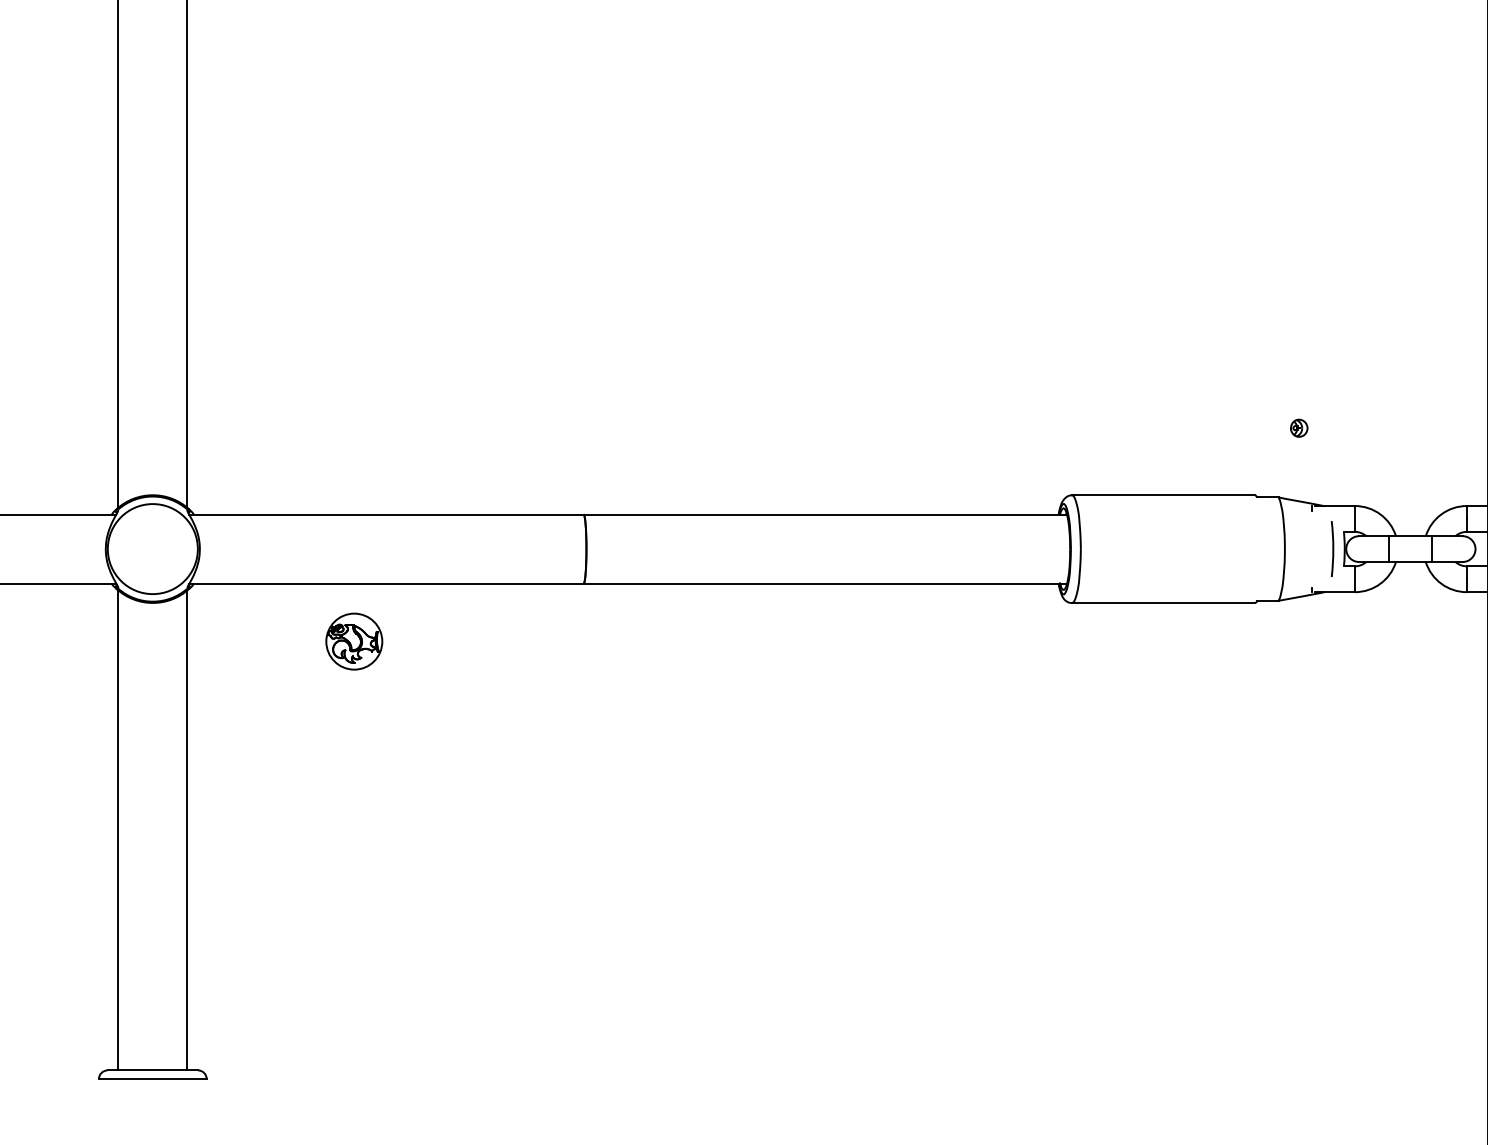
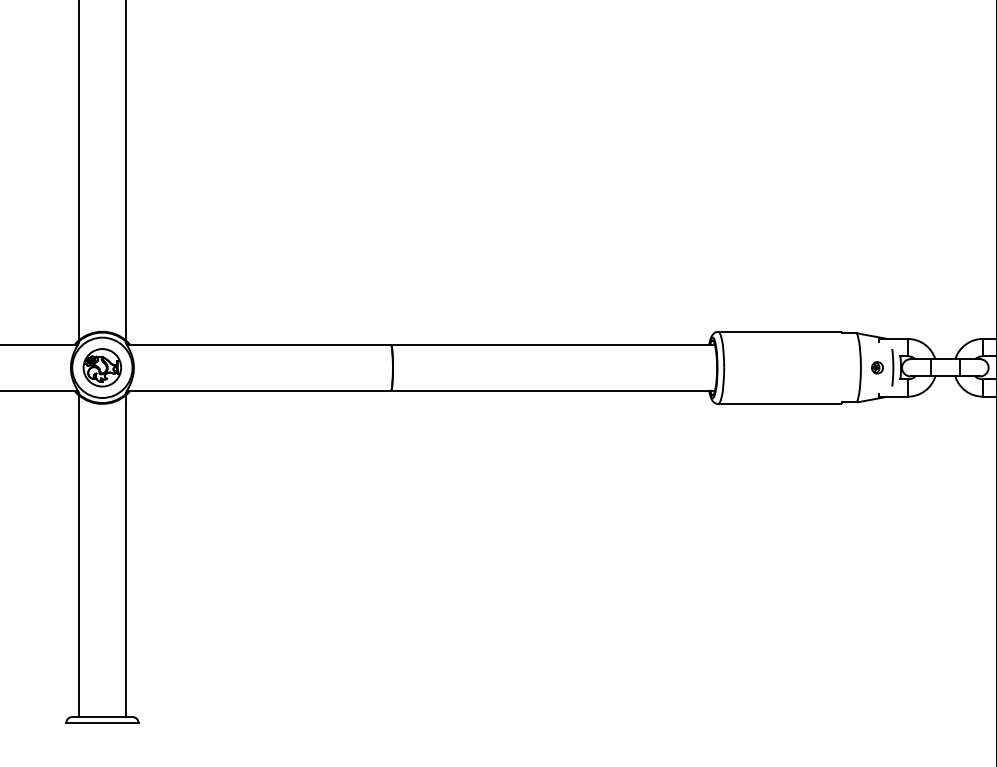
part: (1299, 427) -> (877, 367), moved
part: (354, 641) -> (102, 367), moved

